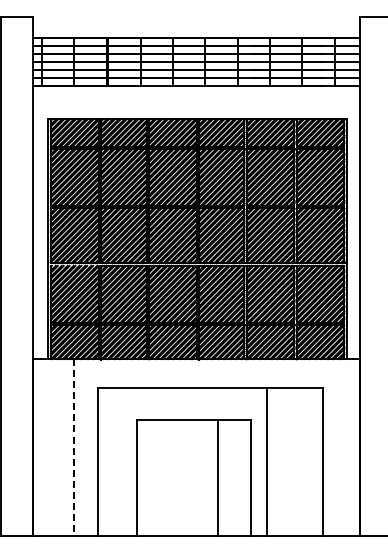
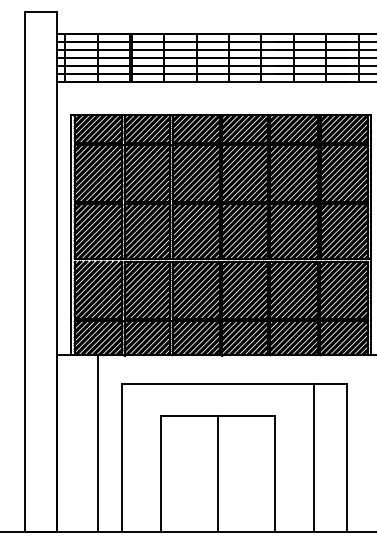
line: (73, 447) -> (97, 443), dashed -> solid
line: (266, 461) -> (313, 457), moved
line: (217, 478) -> (217, 474), moved

